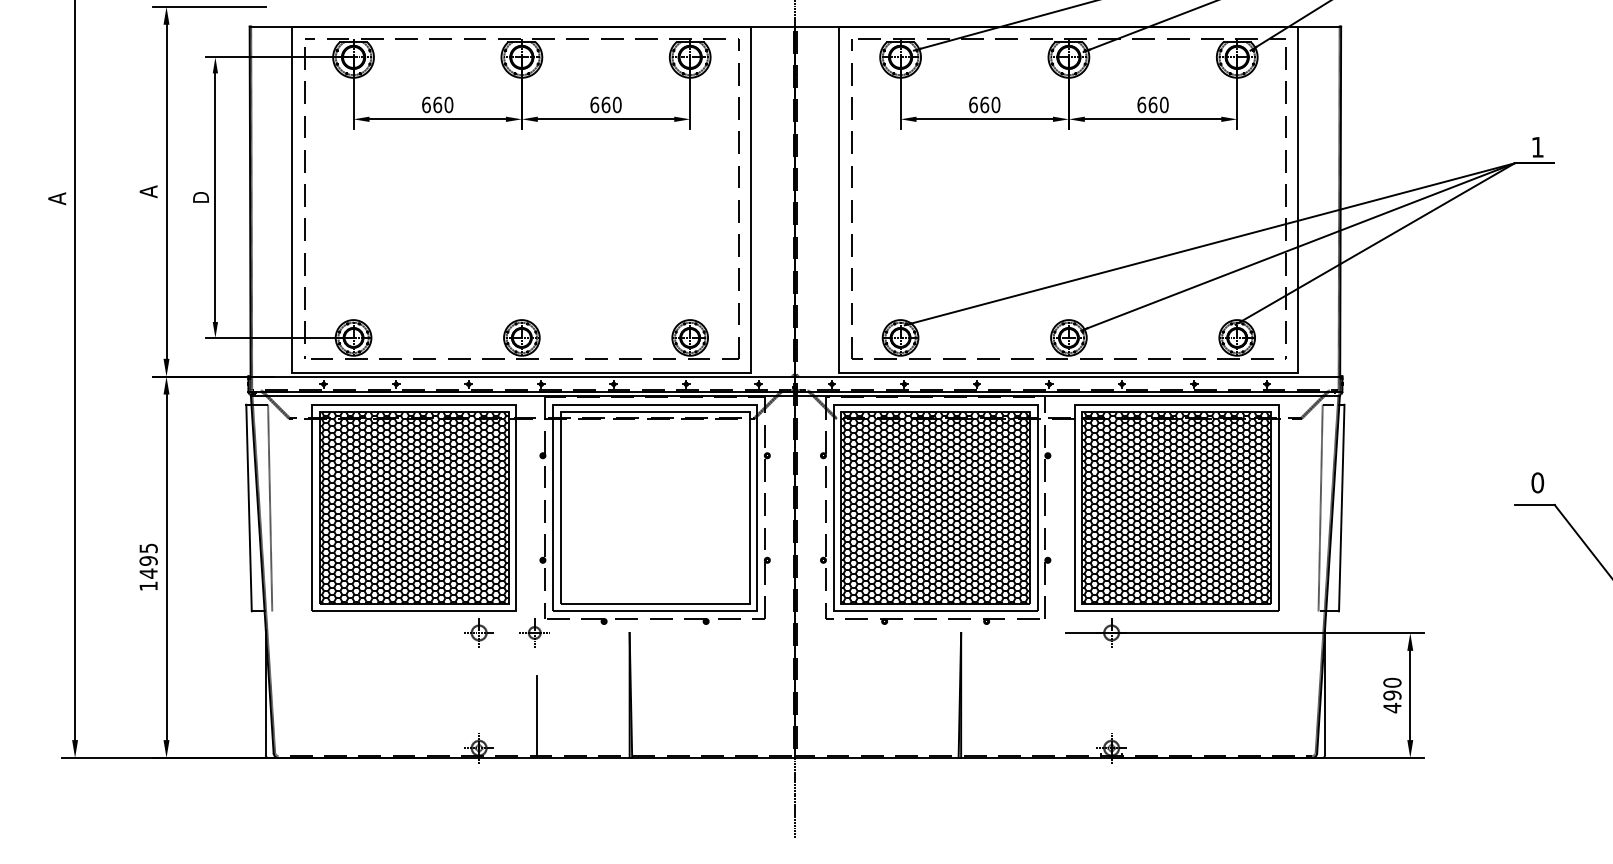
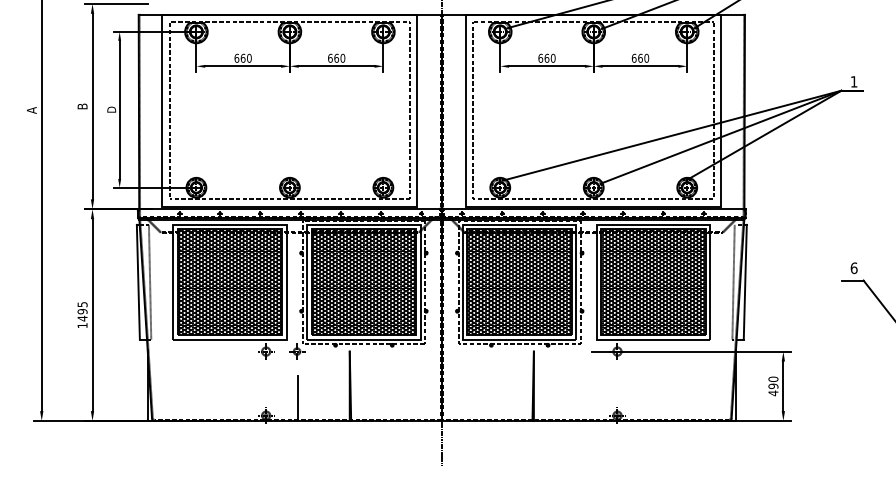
text: (148, 191) -> (82, 106), A -> B
text: (1536, 481) -> (853, 267), 0 -> 6
hatch: (654, 508) -> (363, 282), added

